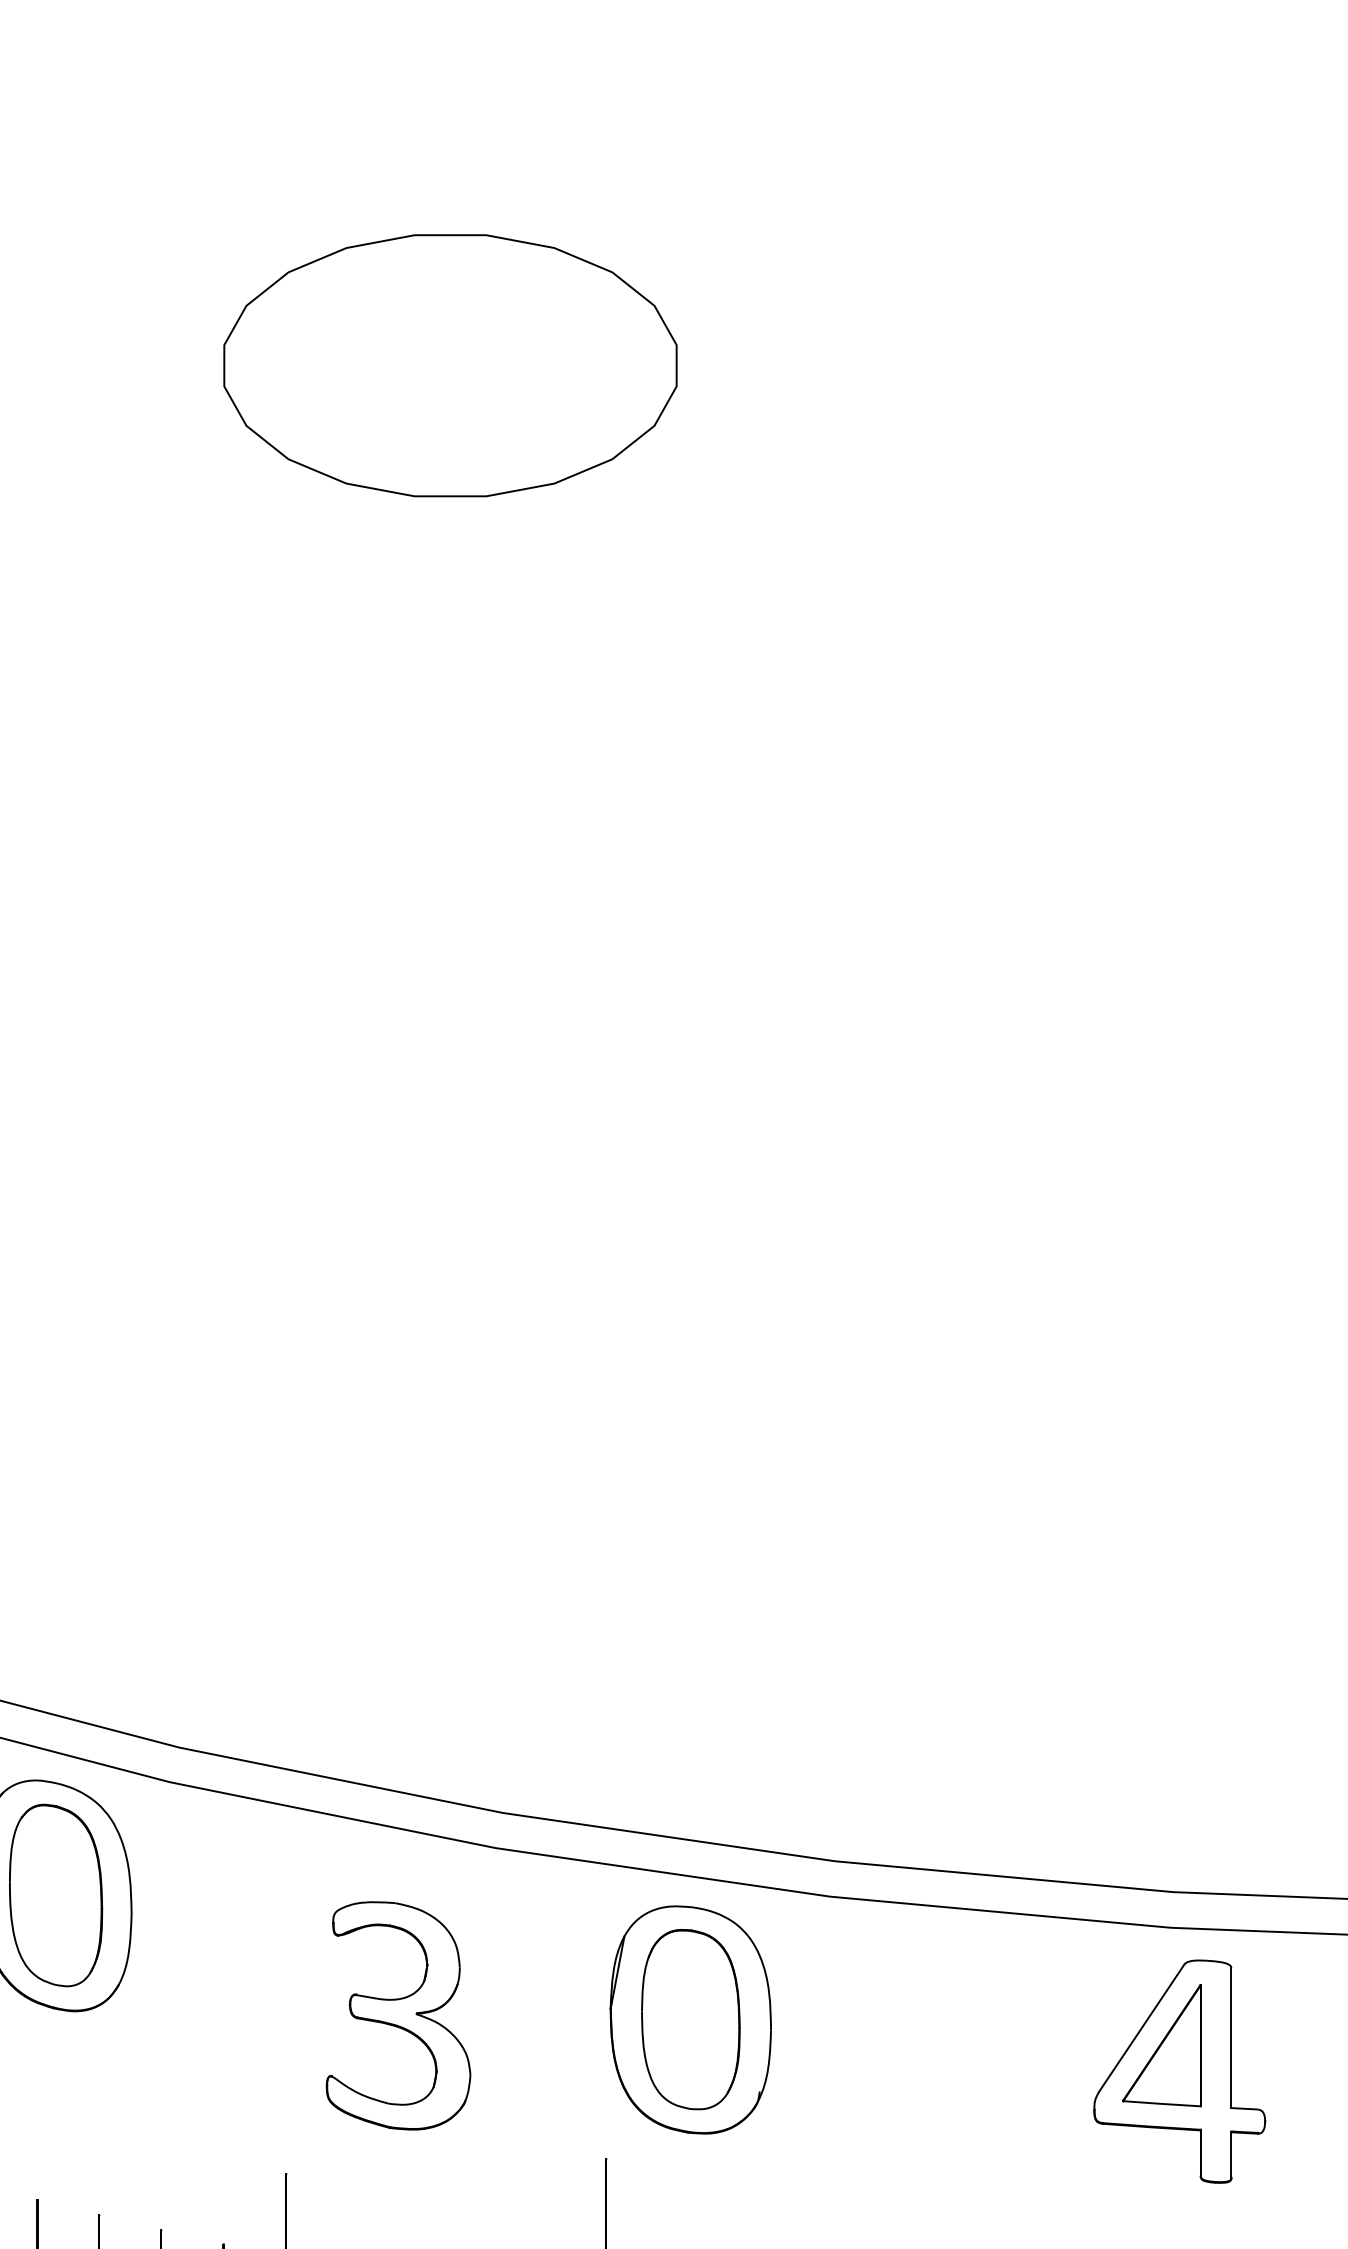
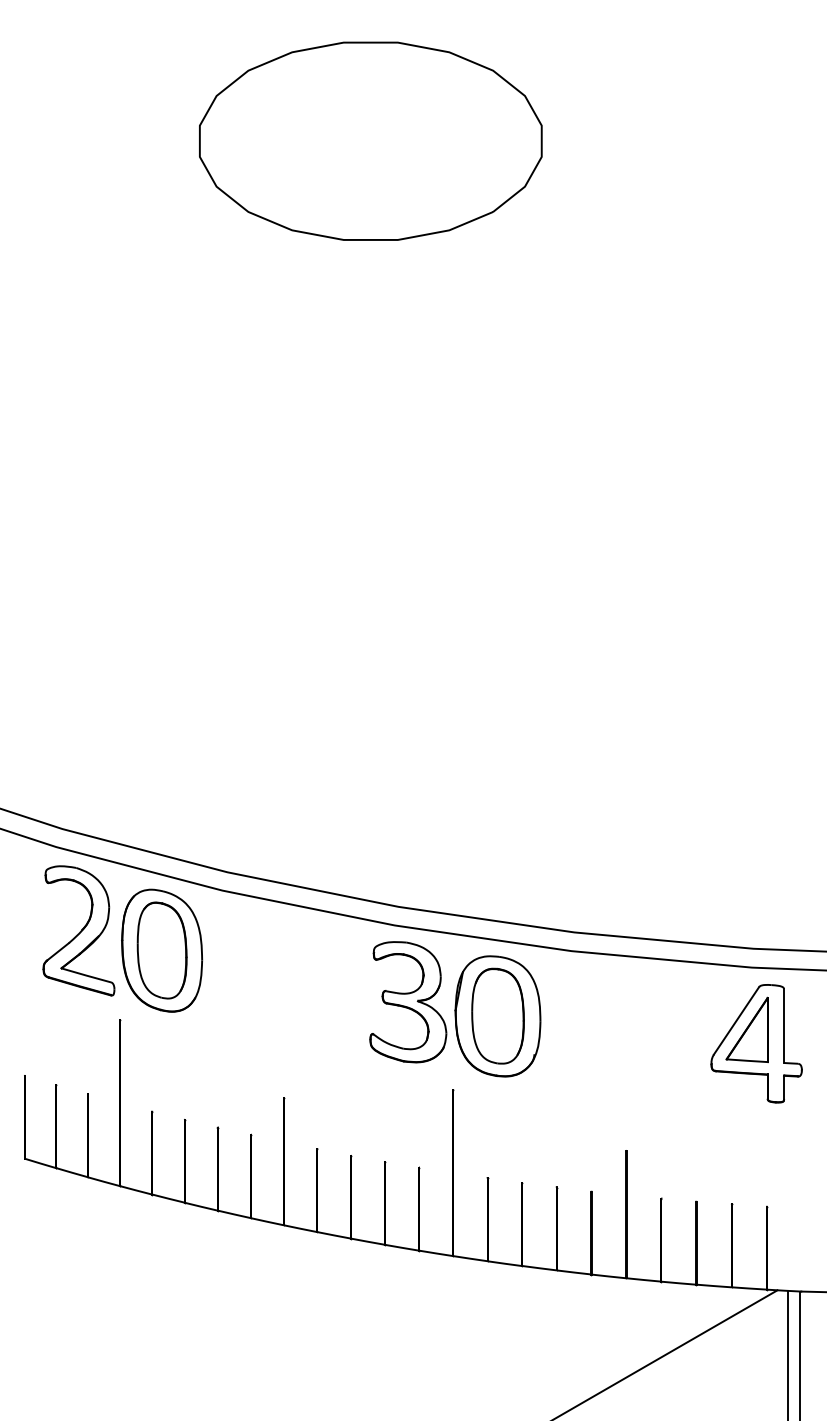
part: (449, 364) -> (370, 140), size x1.43
part: (398, 2016) -> (408, 1002), moved

